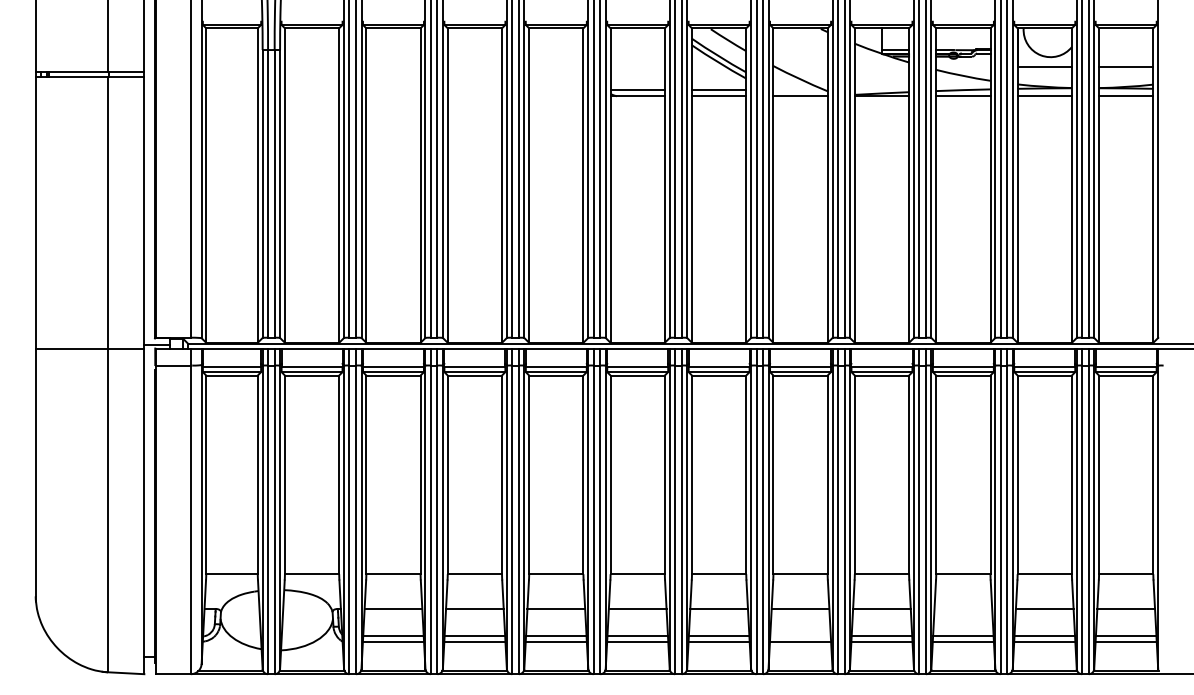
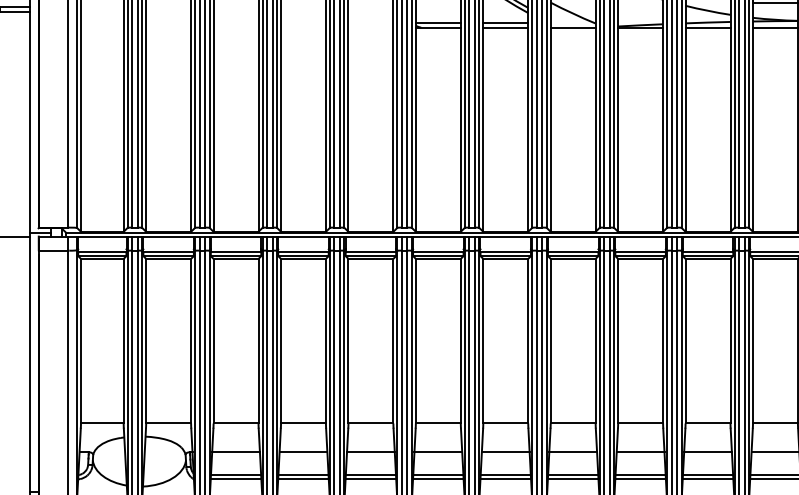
line: (963, 608) -> (708, 451), added
line: (800, 636) -> (573, 475), added

